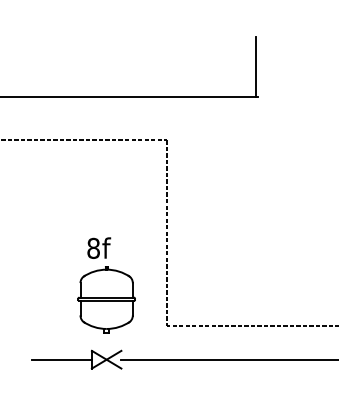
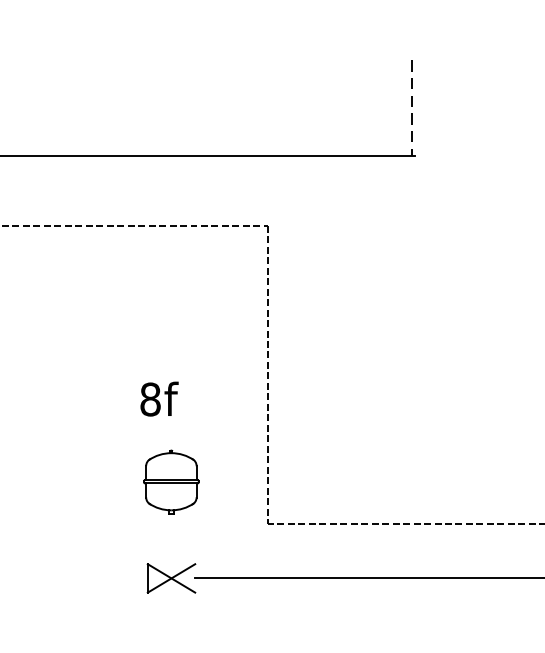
line: (256, 67) -> (412, 108), solid -> dashed
part: (106, 299) -> (171, 481), size x0.6
line: (61, 359) -> (98, 578), removed

